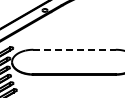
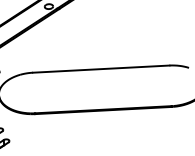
line: (75, 49) -> (102, 68), dashed -> solid

